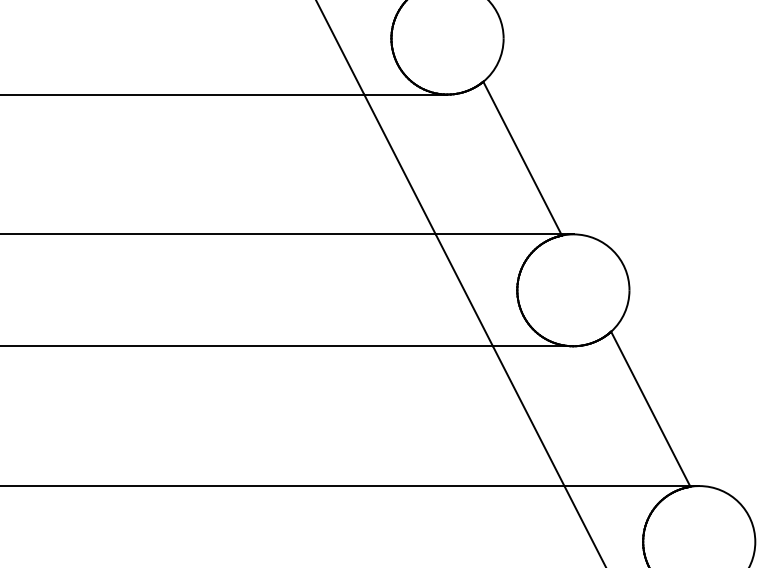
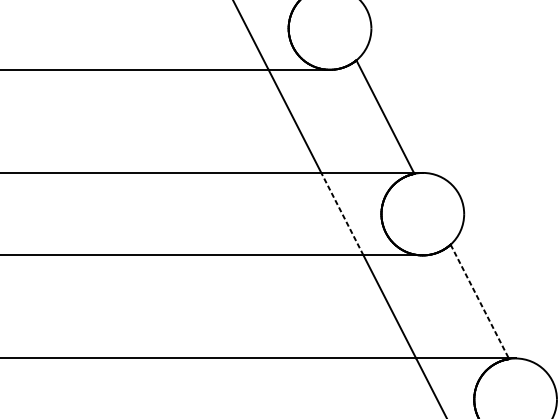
line: (464, 290) -> (342, 214), solid -> dashed
line: (650, 408) -> (479, 301), solid -> dashed

